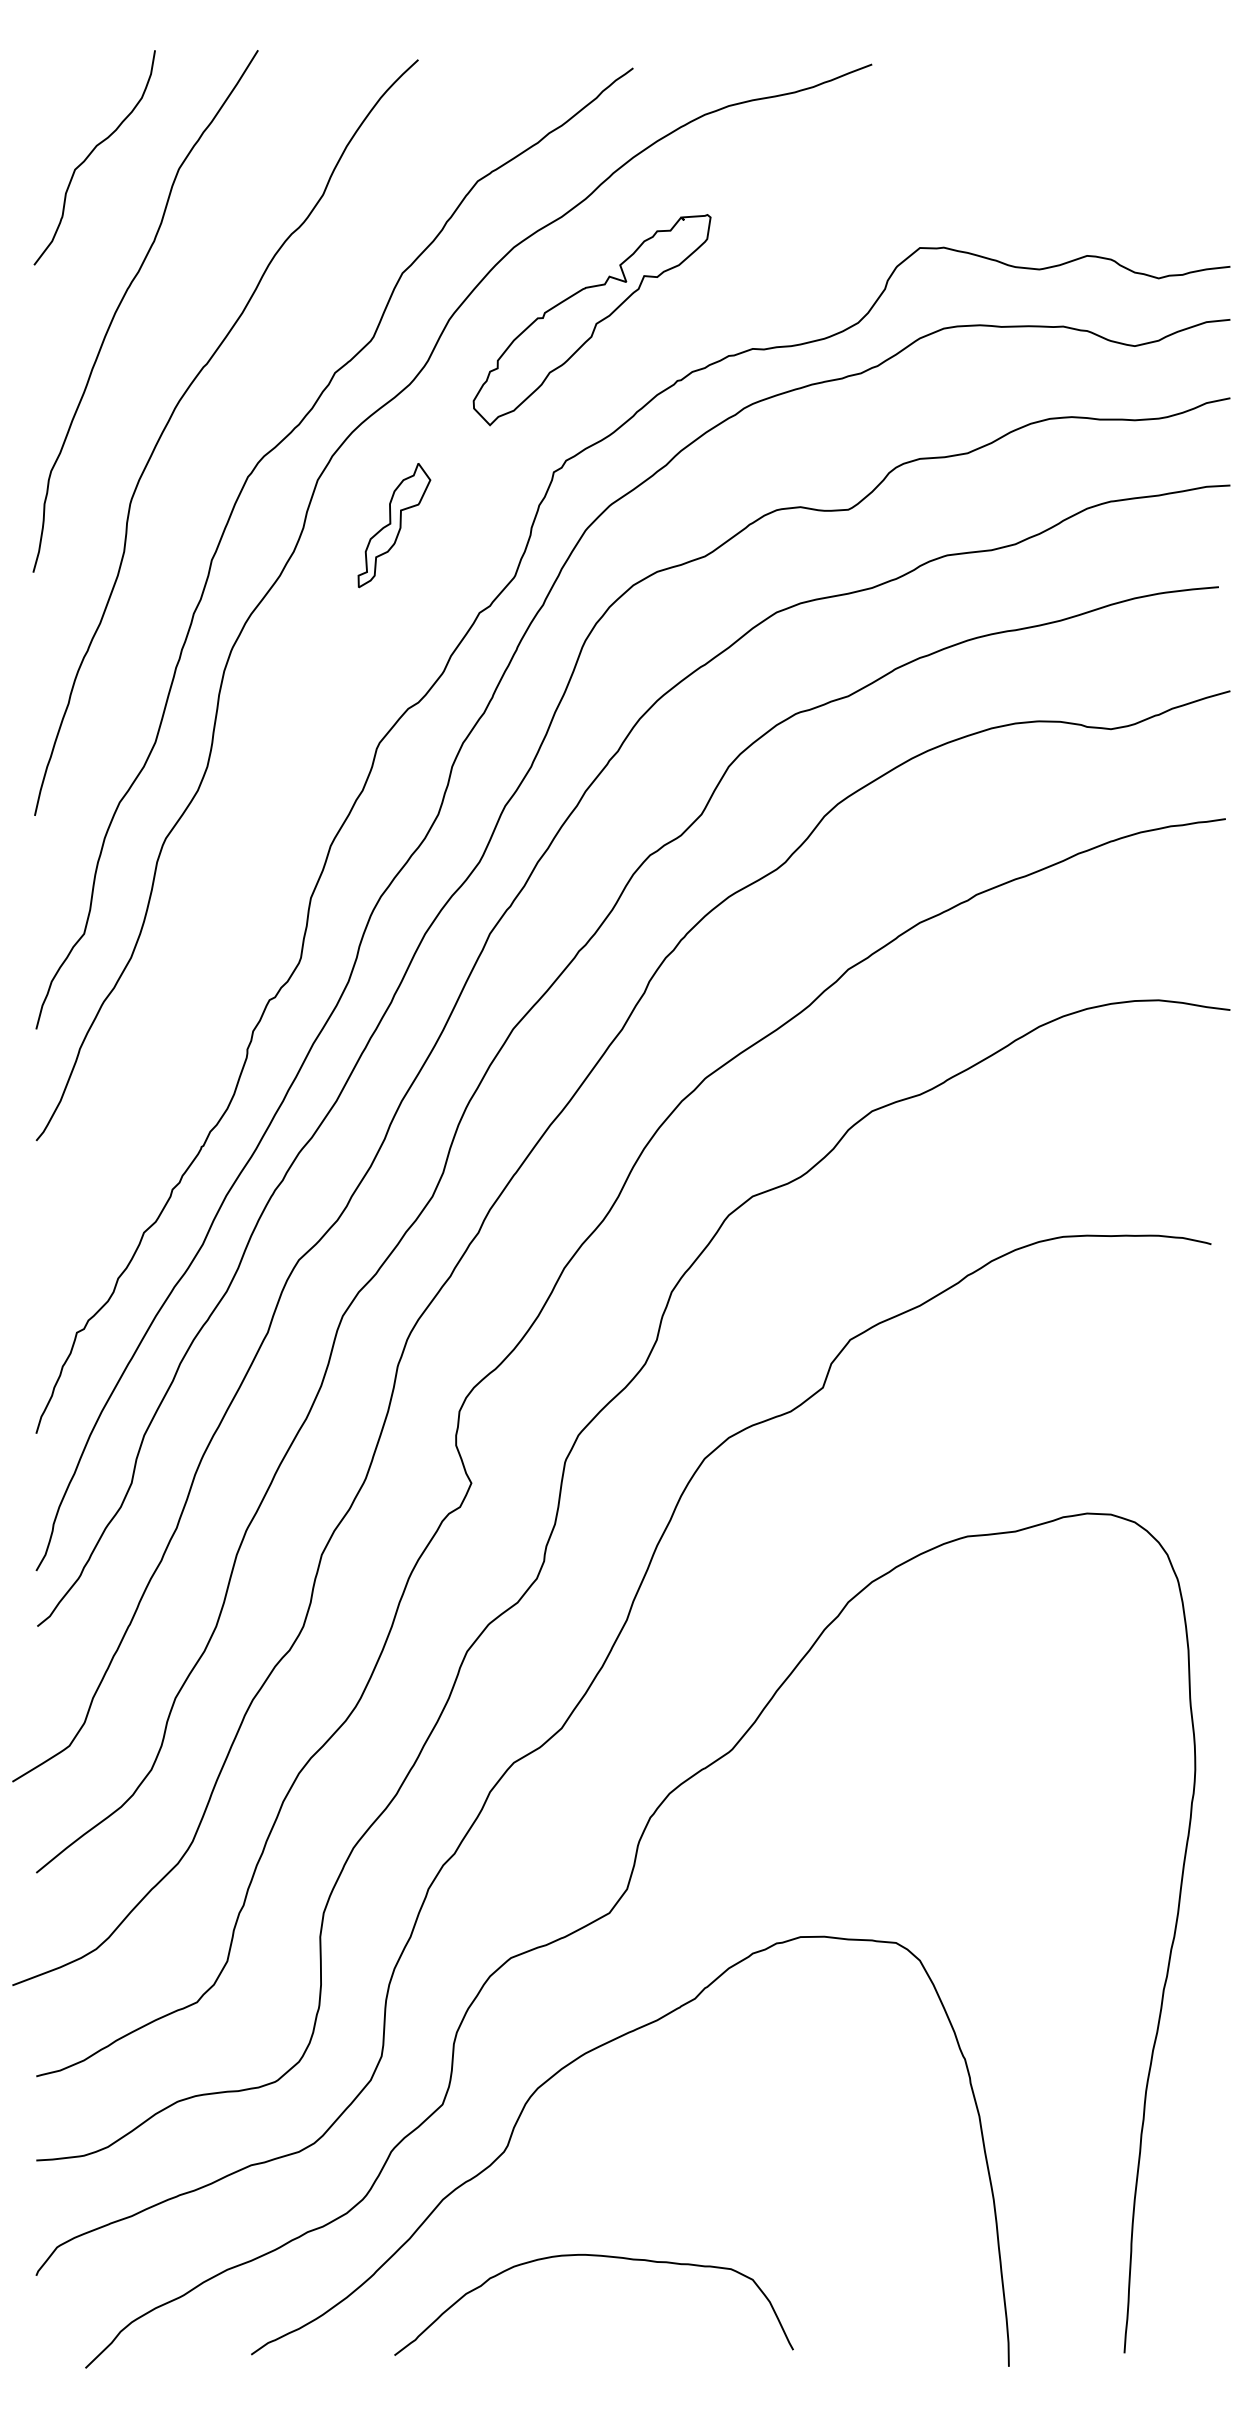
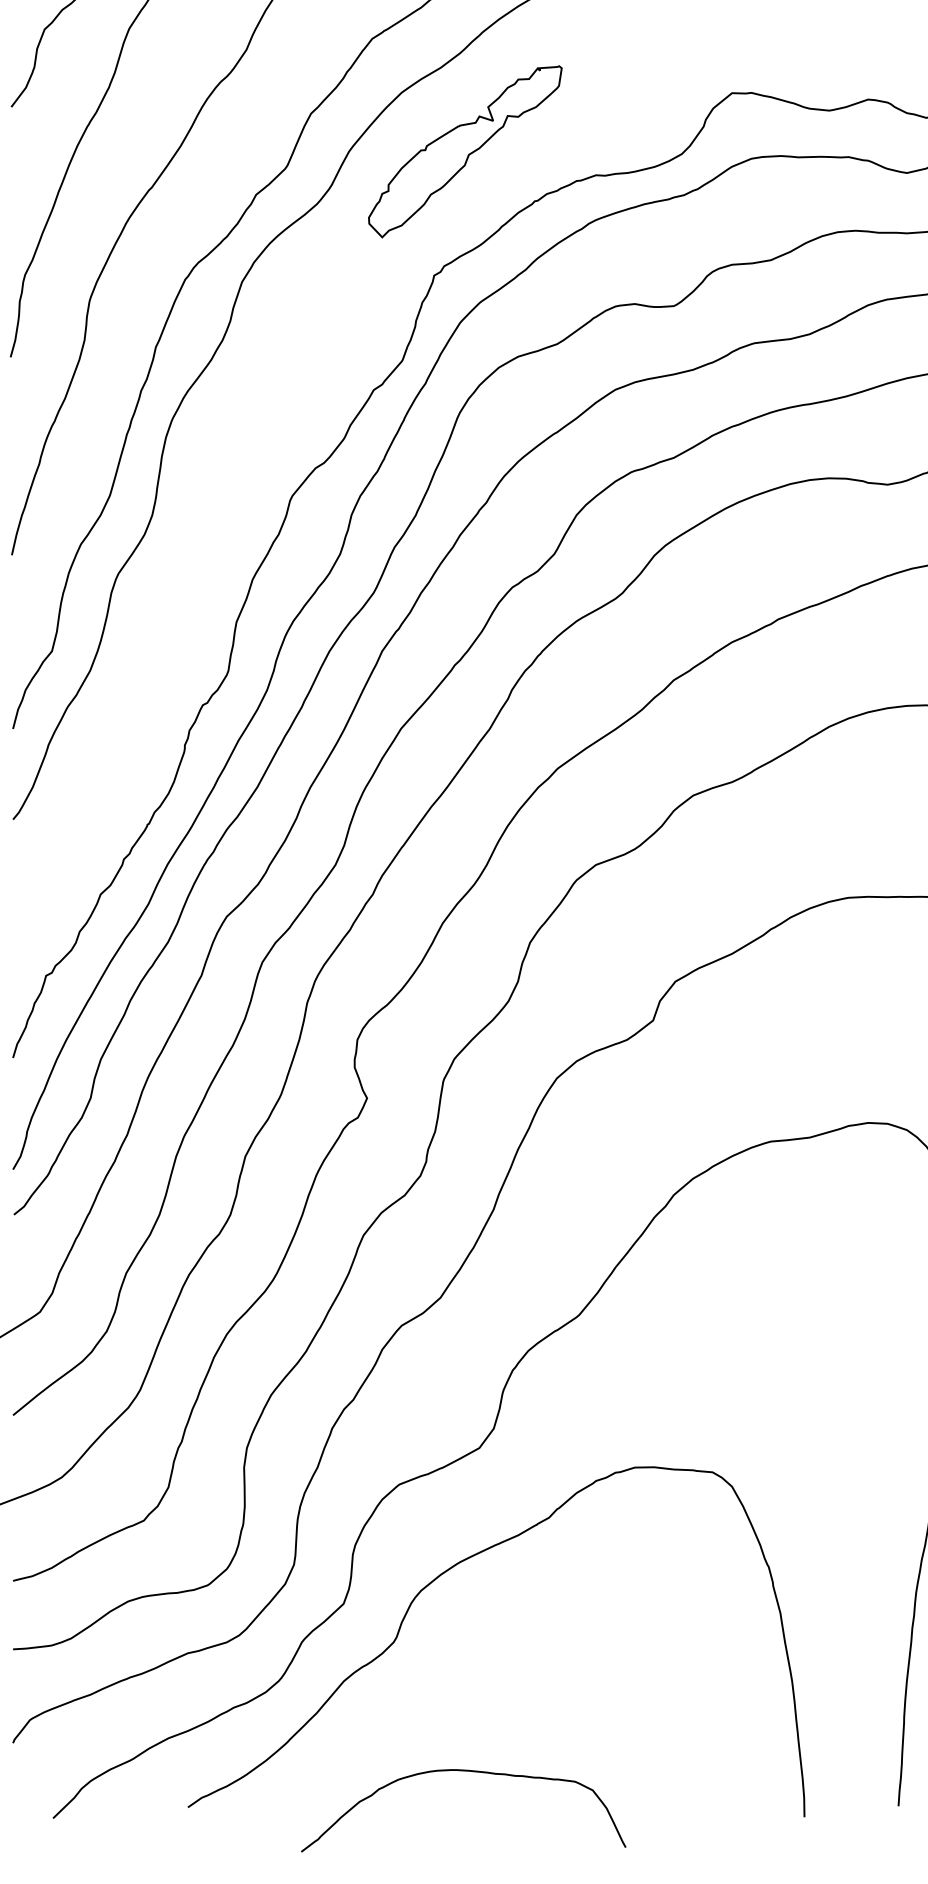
part: (394, 525) -> (304, 318), removed
curve: (593, 2256) -> (463, 1771), moved

